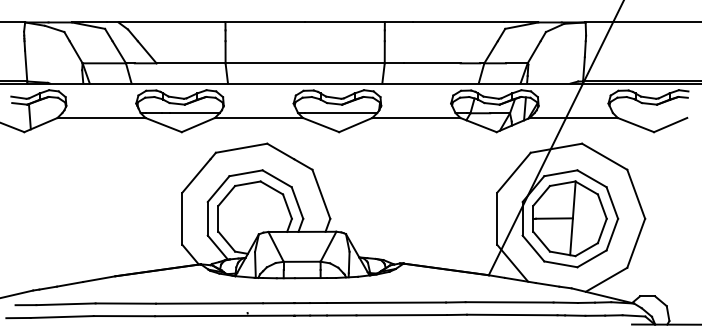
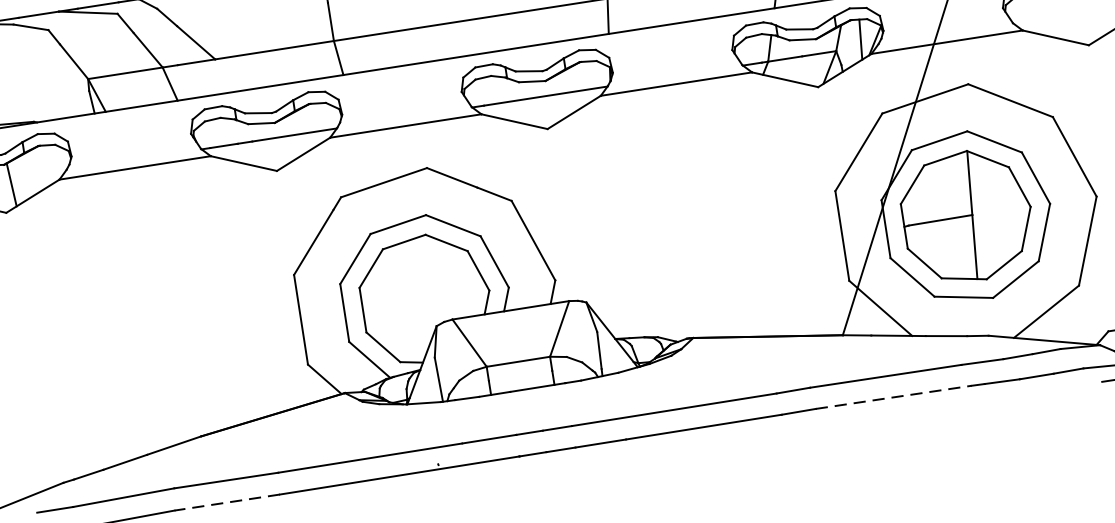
line: (512, 315) -> (894, 398), solid -> dashed
line: (124, 316) -> (227, 503), solid -> dashed

